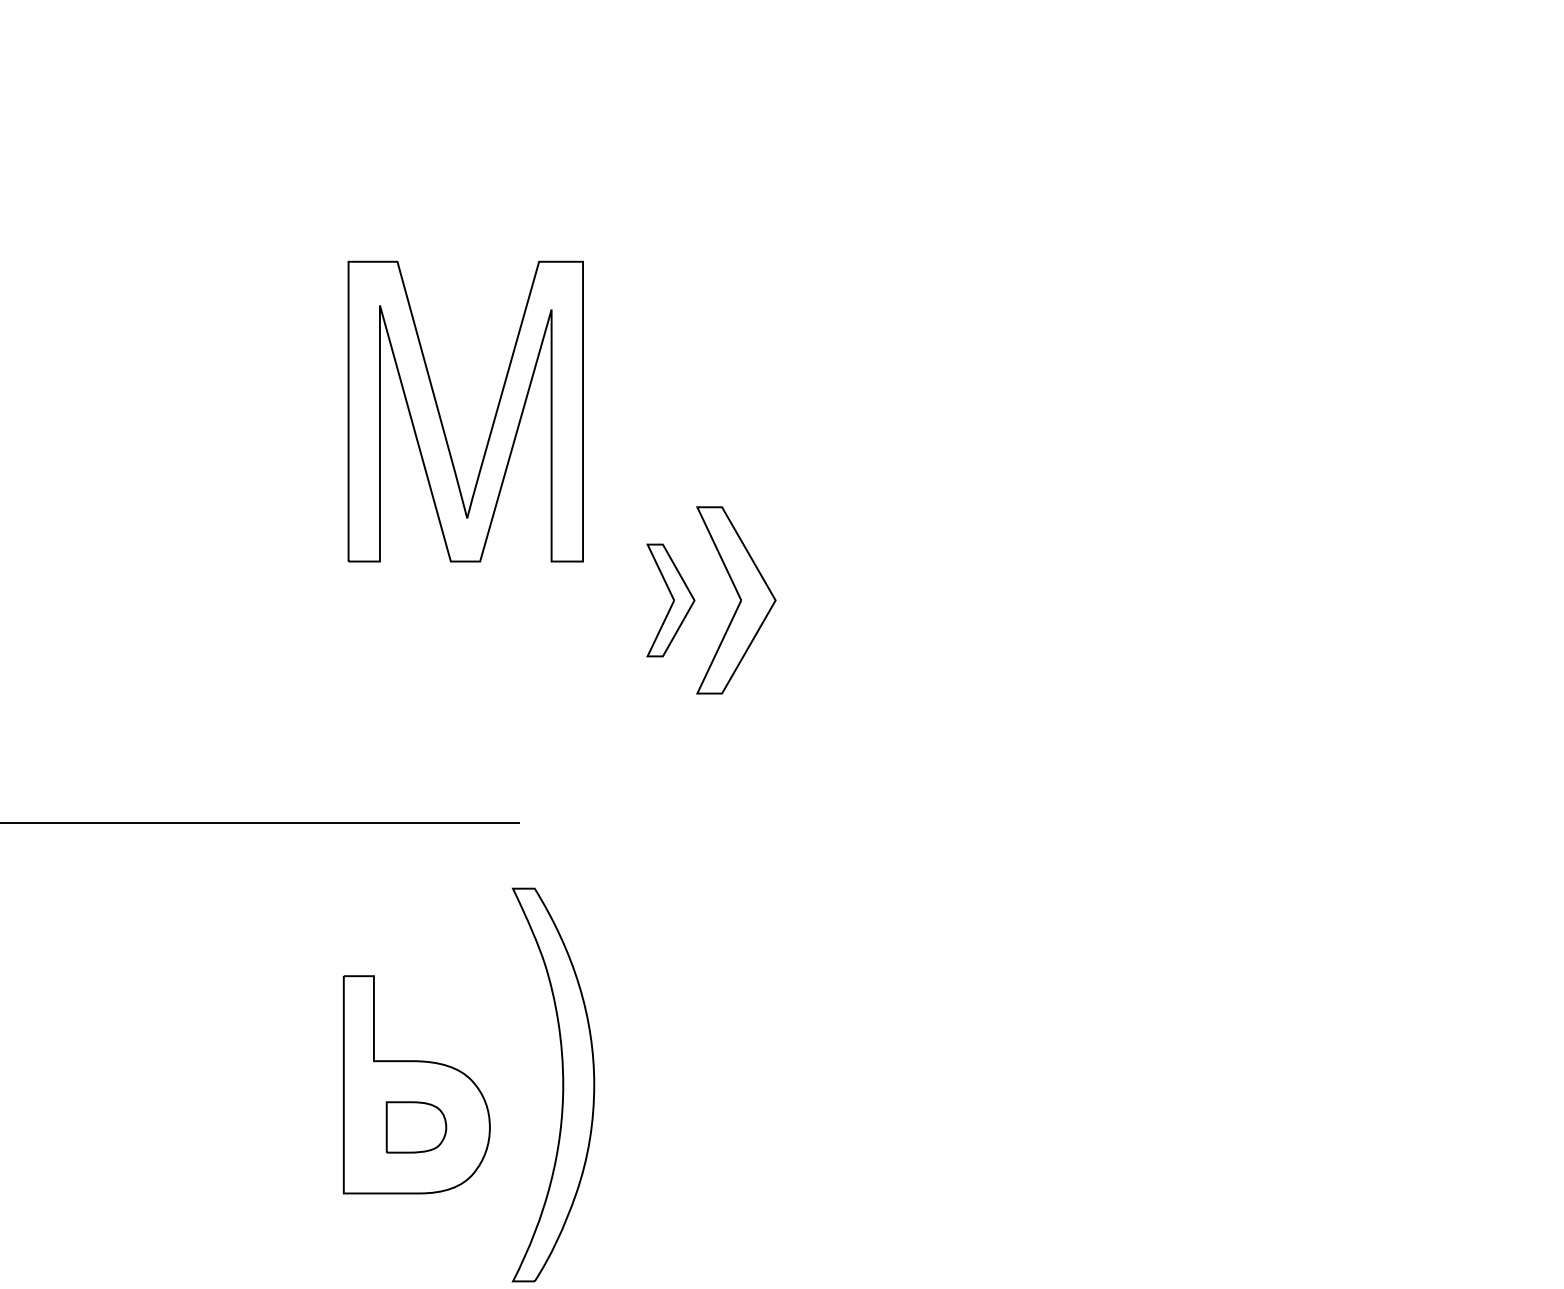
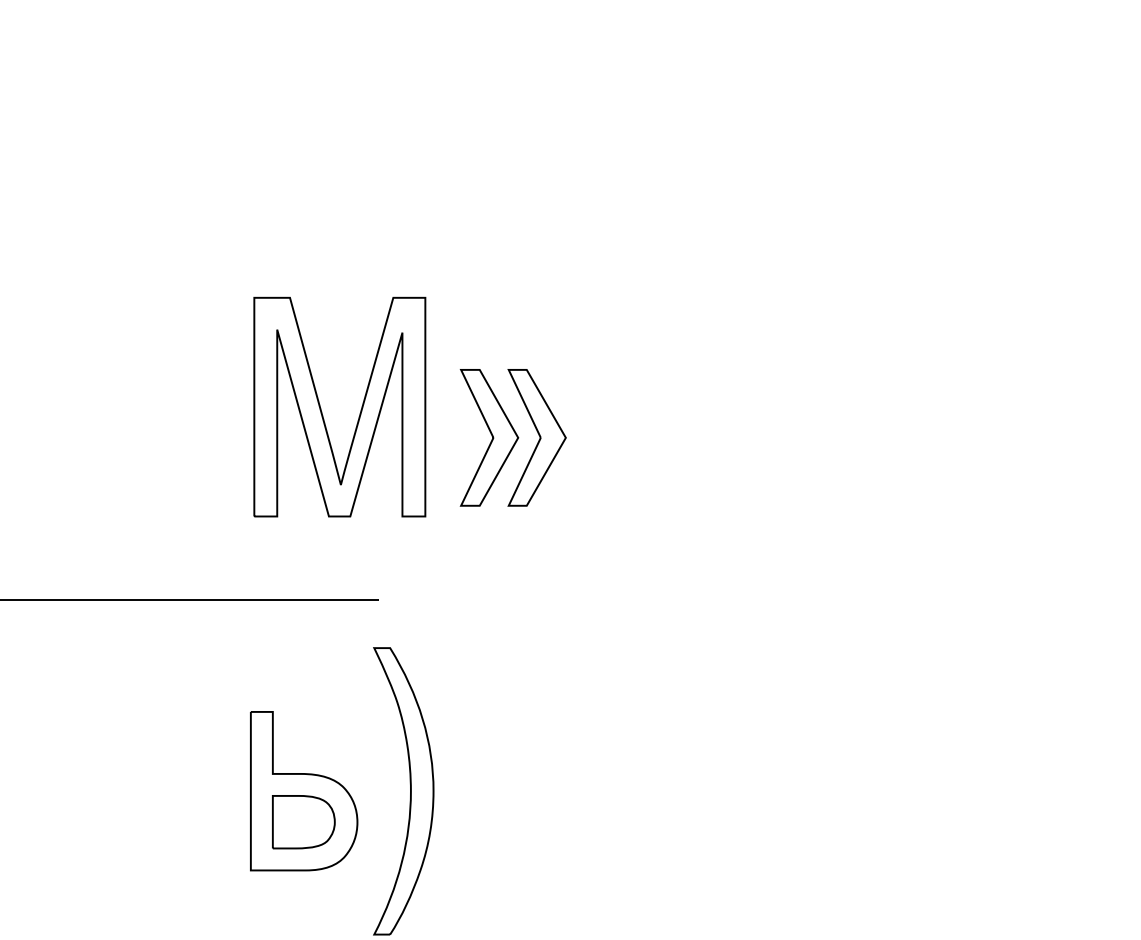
part: (442, 417) -> (322, 411), moved
part: (670, 599) -> (489, 437), size x1.67
part: (415, 1127) -> (303, 822), size x1.43

